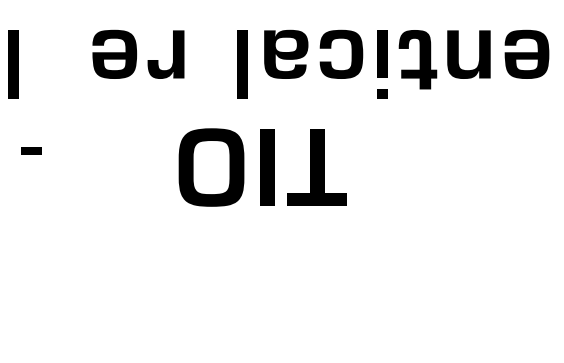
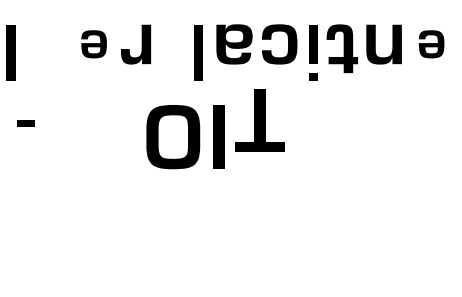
part: (114, 53) -> (93, 43), size x0.7
part: (526, 53) -> (431, 43), size x0.7
part: (316, 167) -> (259, 120), moved

